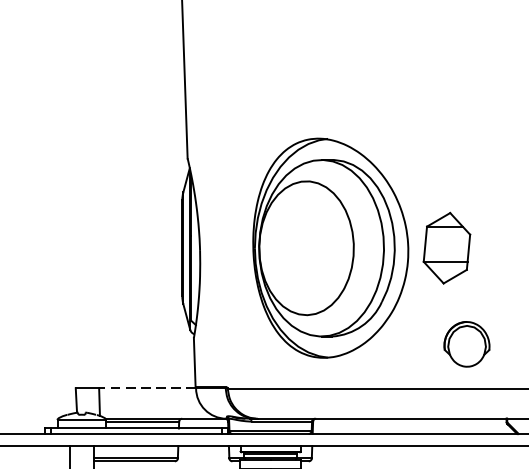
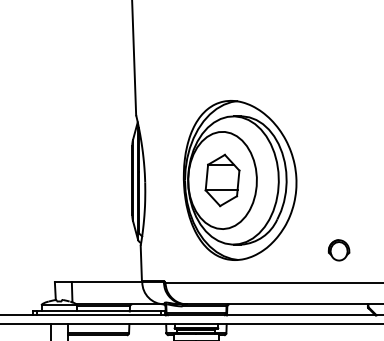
part: (446, 248) -> (222, 180), moved
part: (466, 344) -> (338, 250), size x0.62
line: (146, 388) -> (106, 282), dashed -> solid

